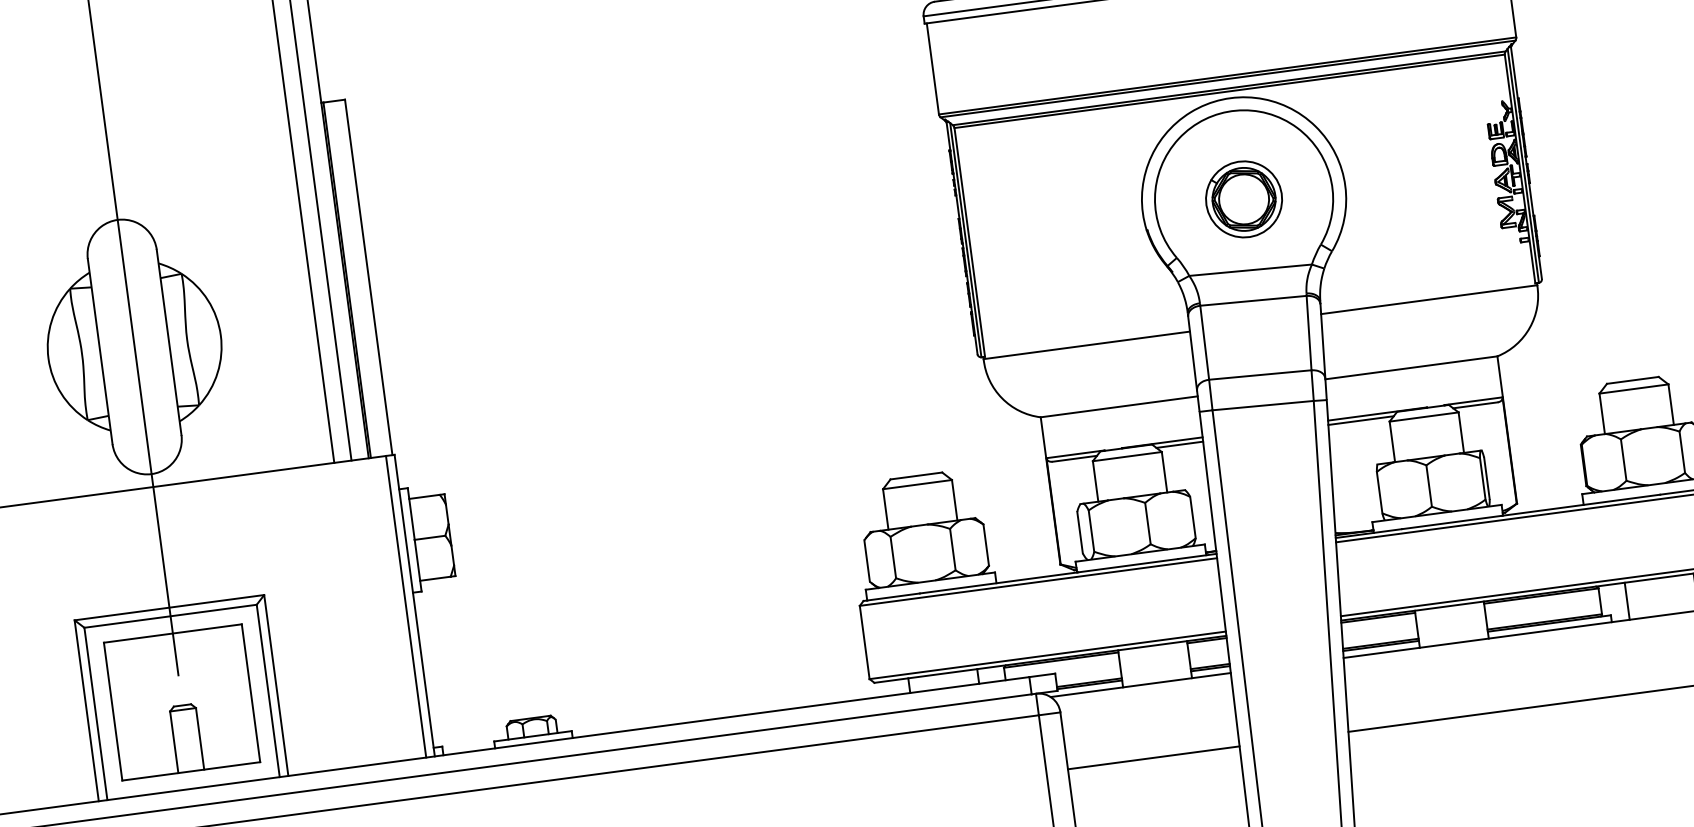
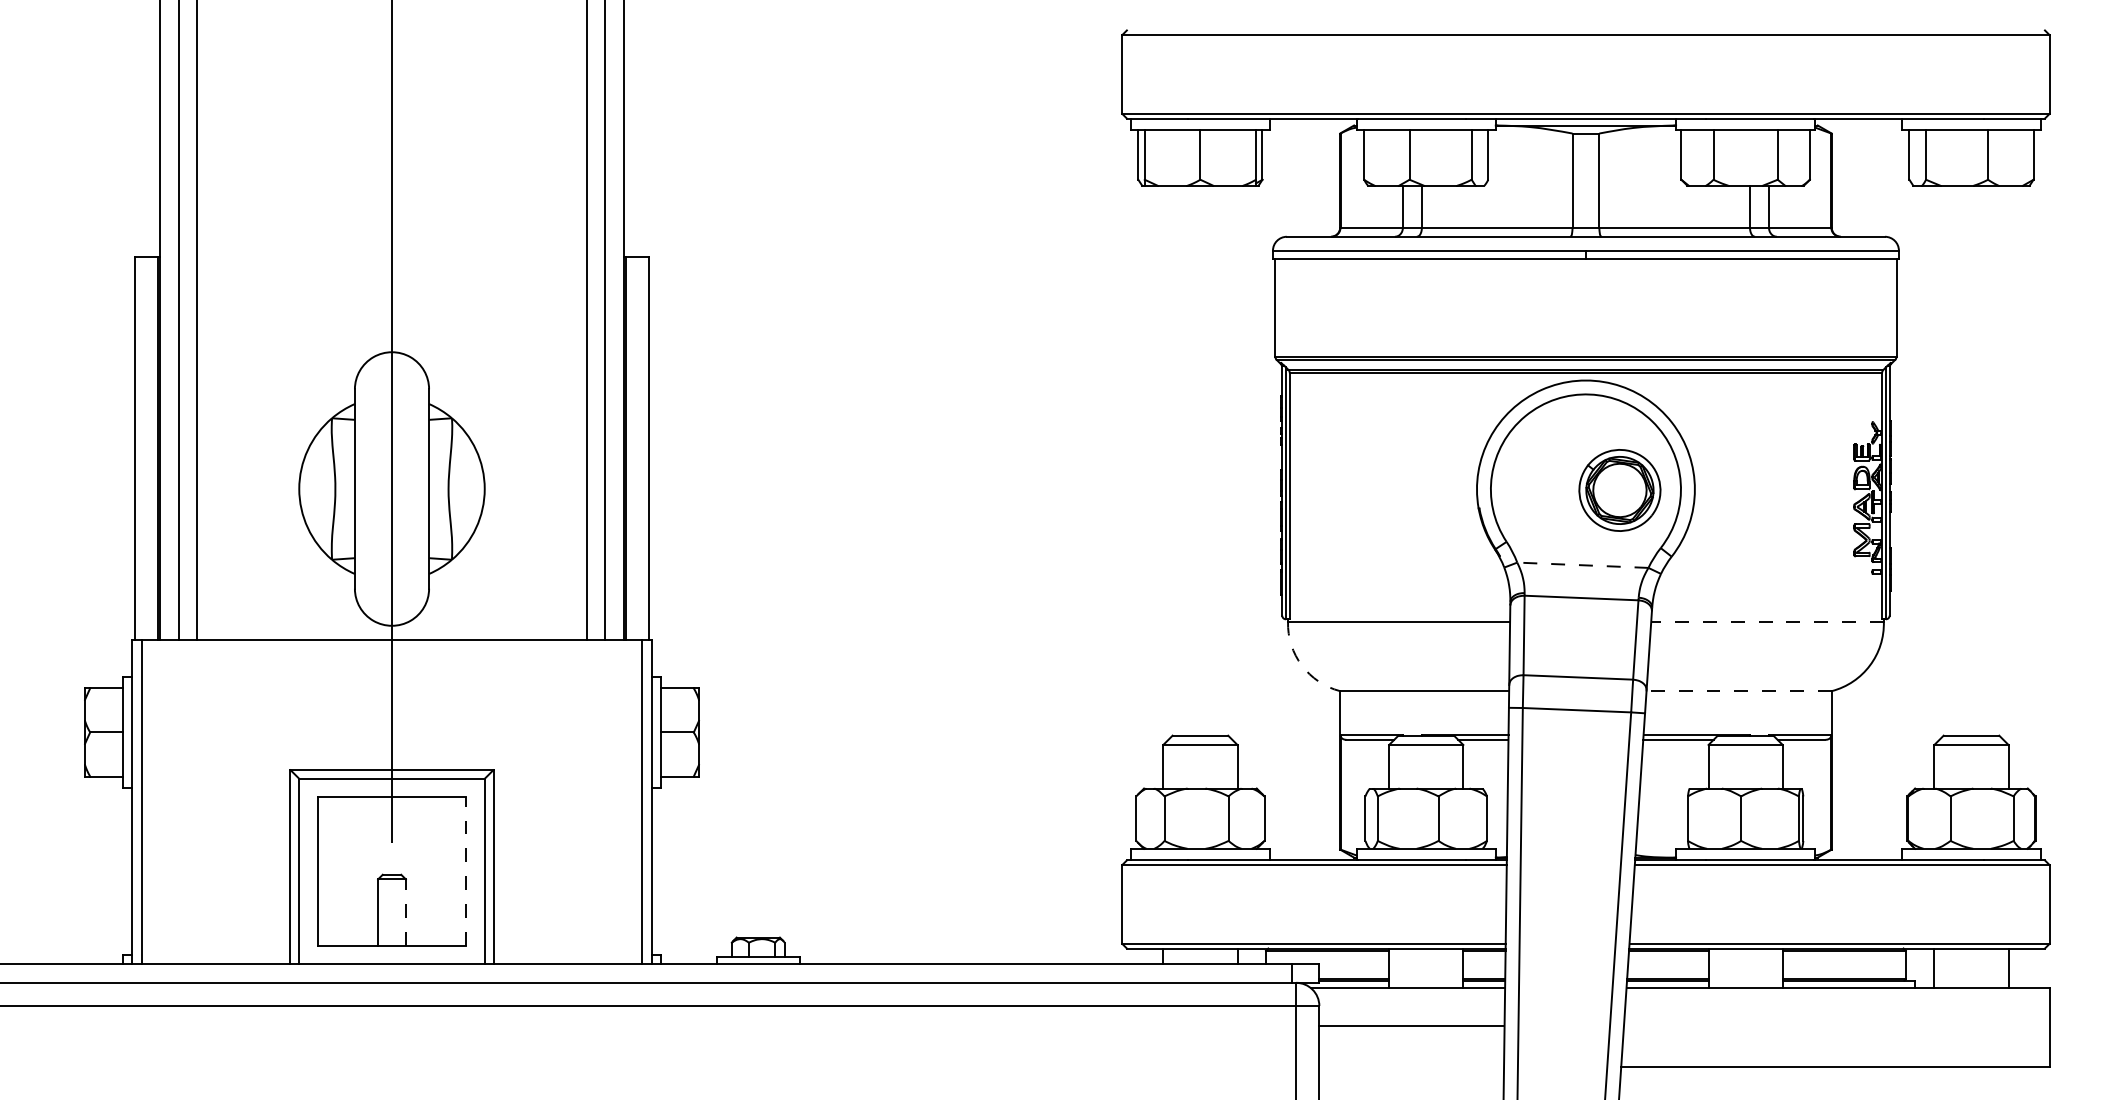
part: (1243, 199) -> (1619, 490), moved
line: (1250, 270) -> (1582, 565), solid -> dashed
line: (1429, 299) -> (1767, 621), solid -> dashed
line: (1411, 368) -> (1739, 691), solid -> dashed
arc: (1001, 398) -> (1301, 665), solid -> dashed
line: (251, 693) -> (466, 871), solid -> dashed
line: (199, 738) -> (405, 912), solid -> dashed
line: (1153, 758) -> (1411, 1026), moved

